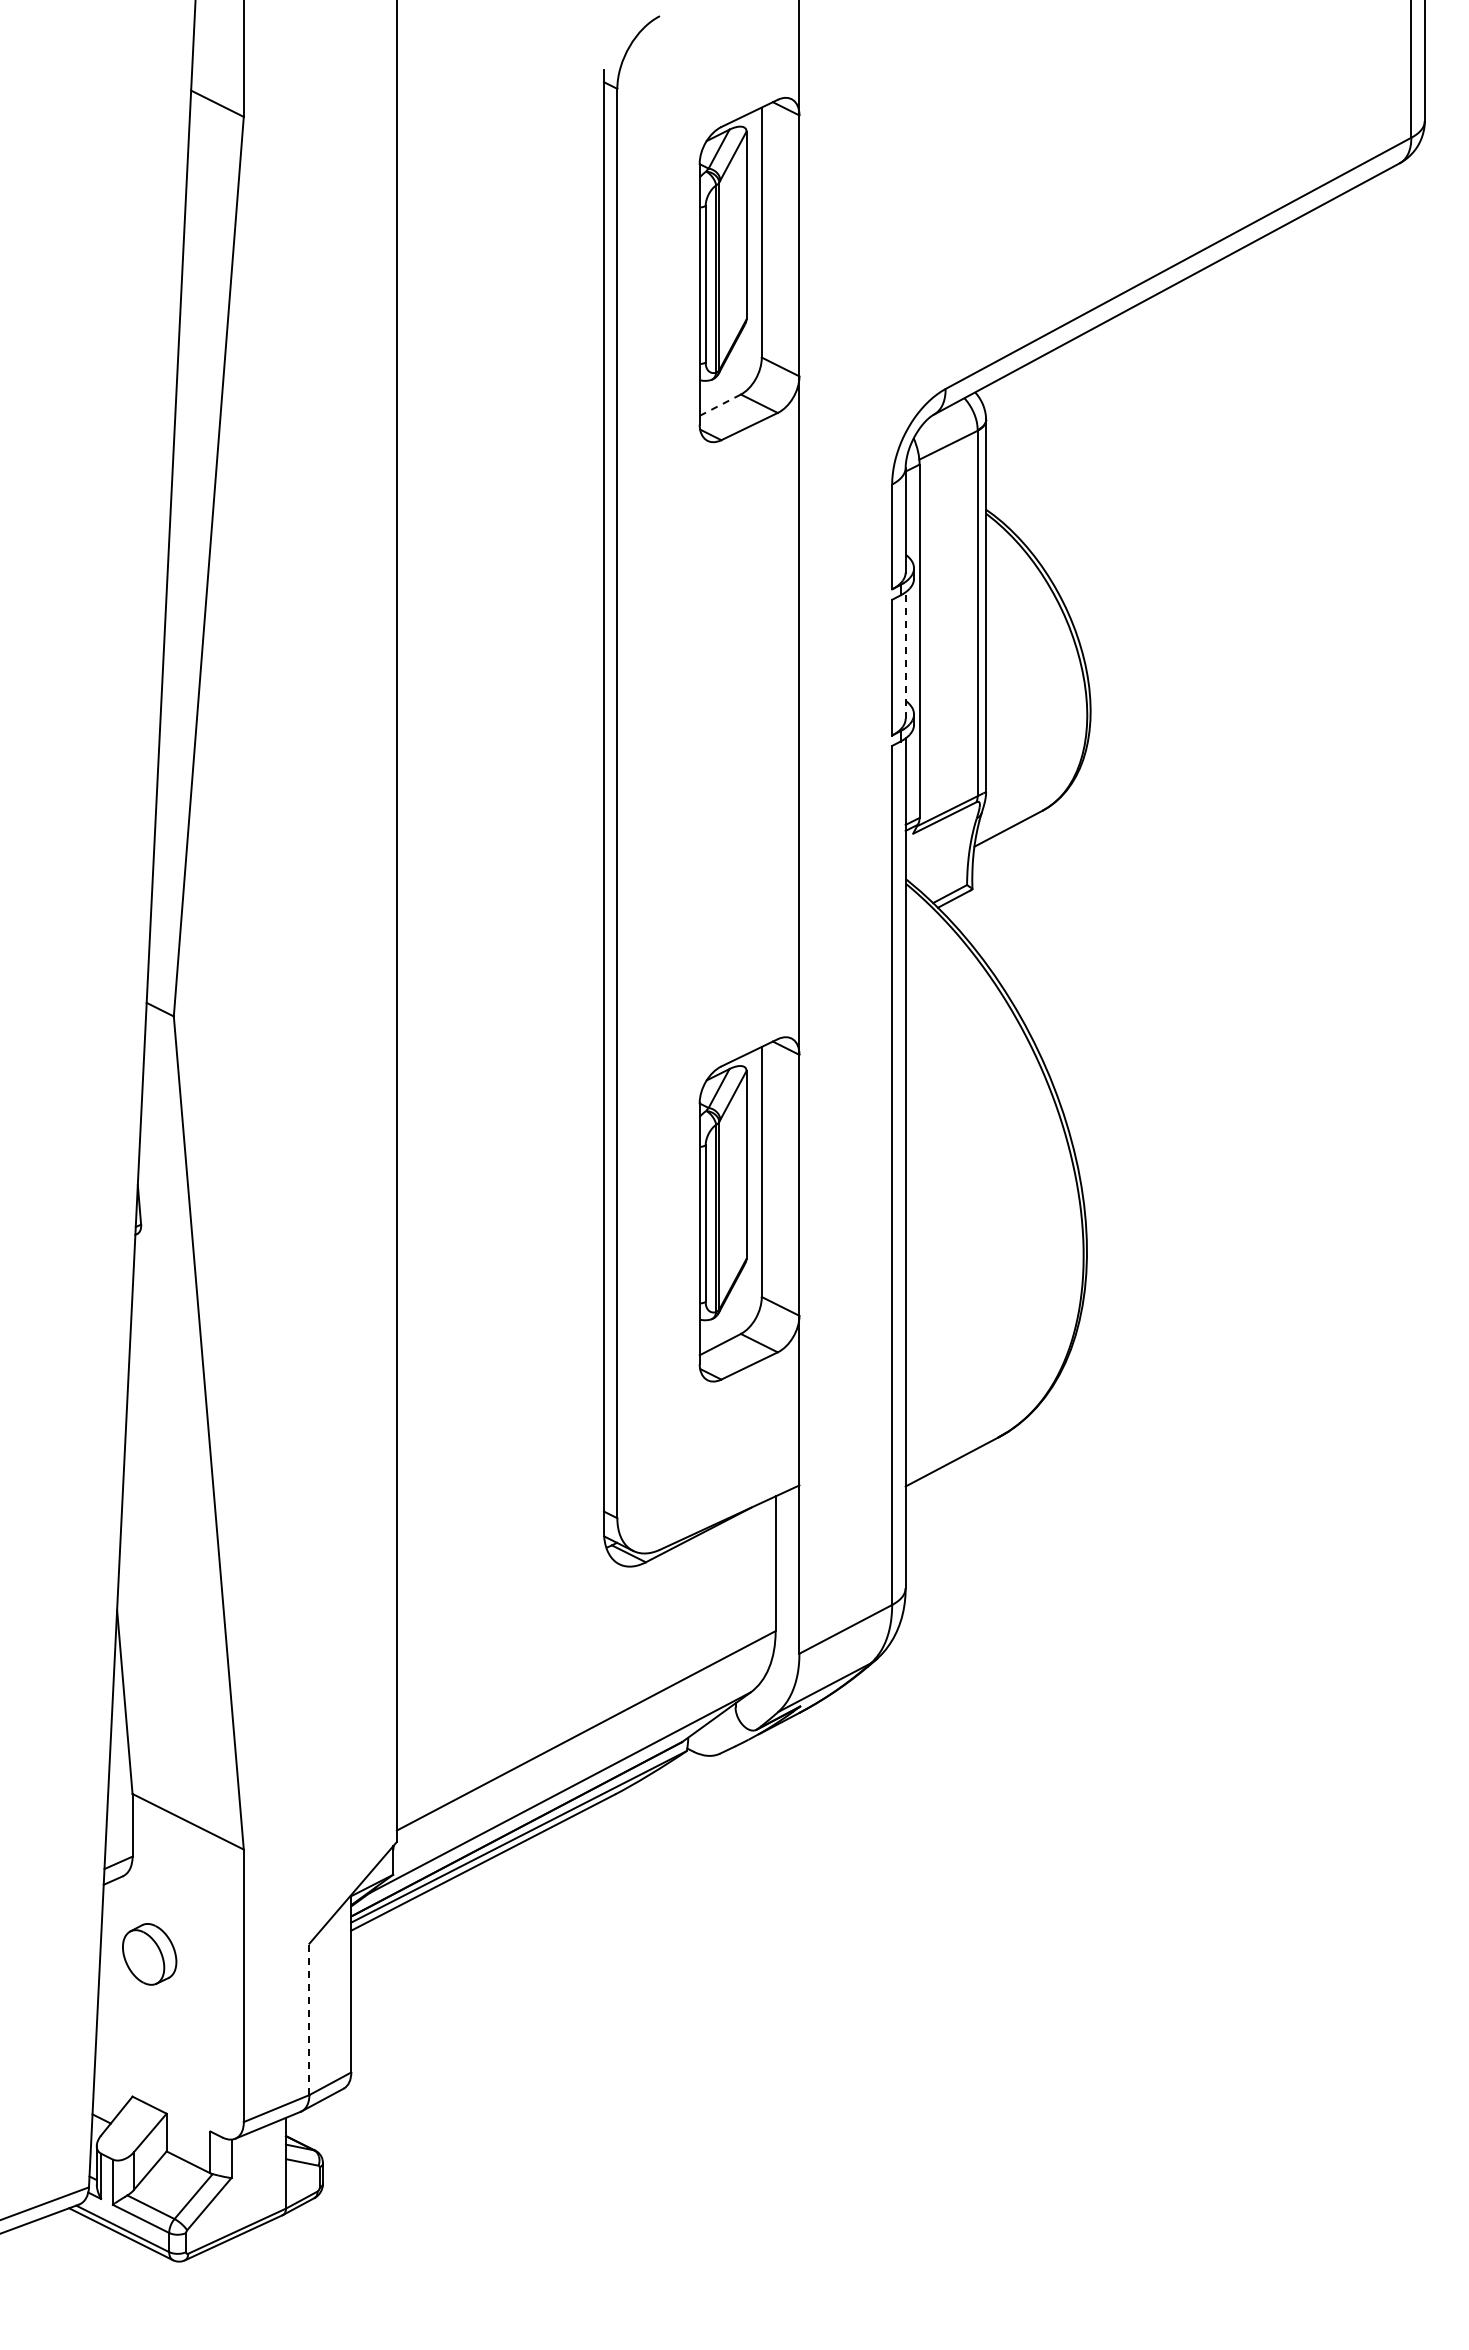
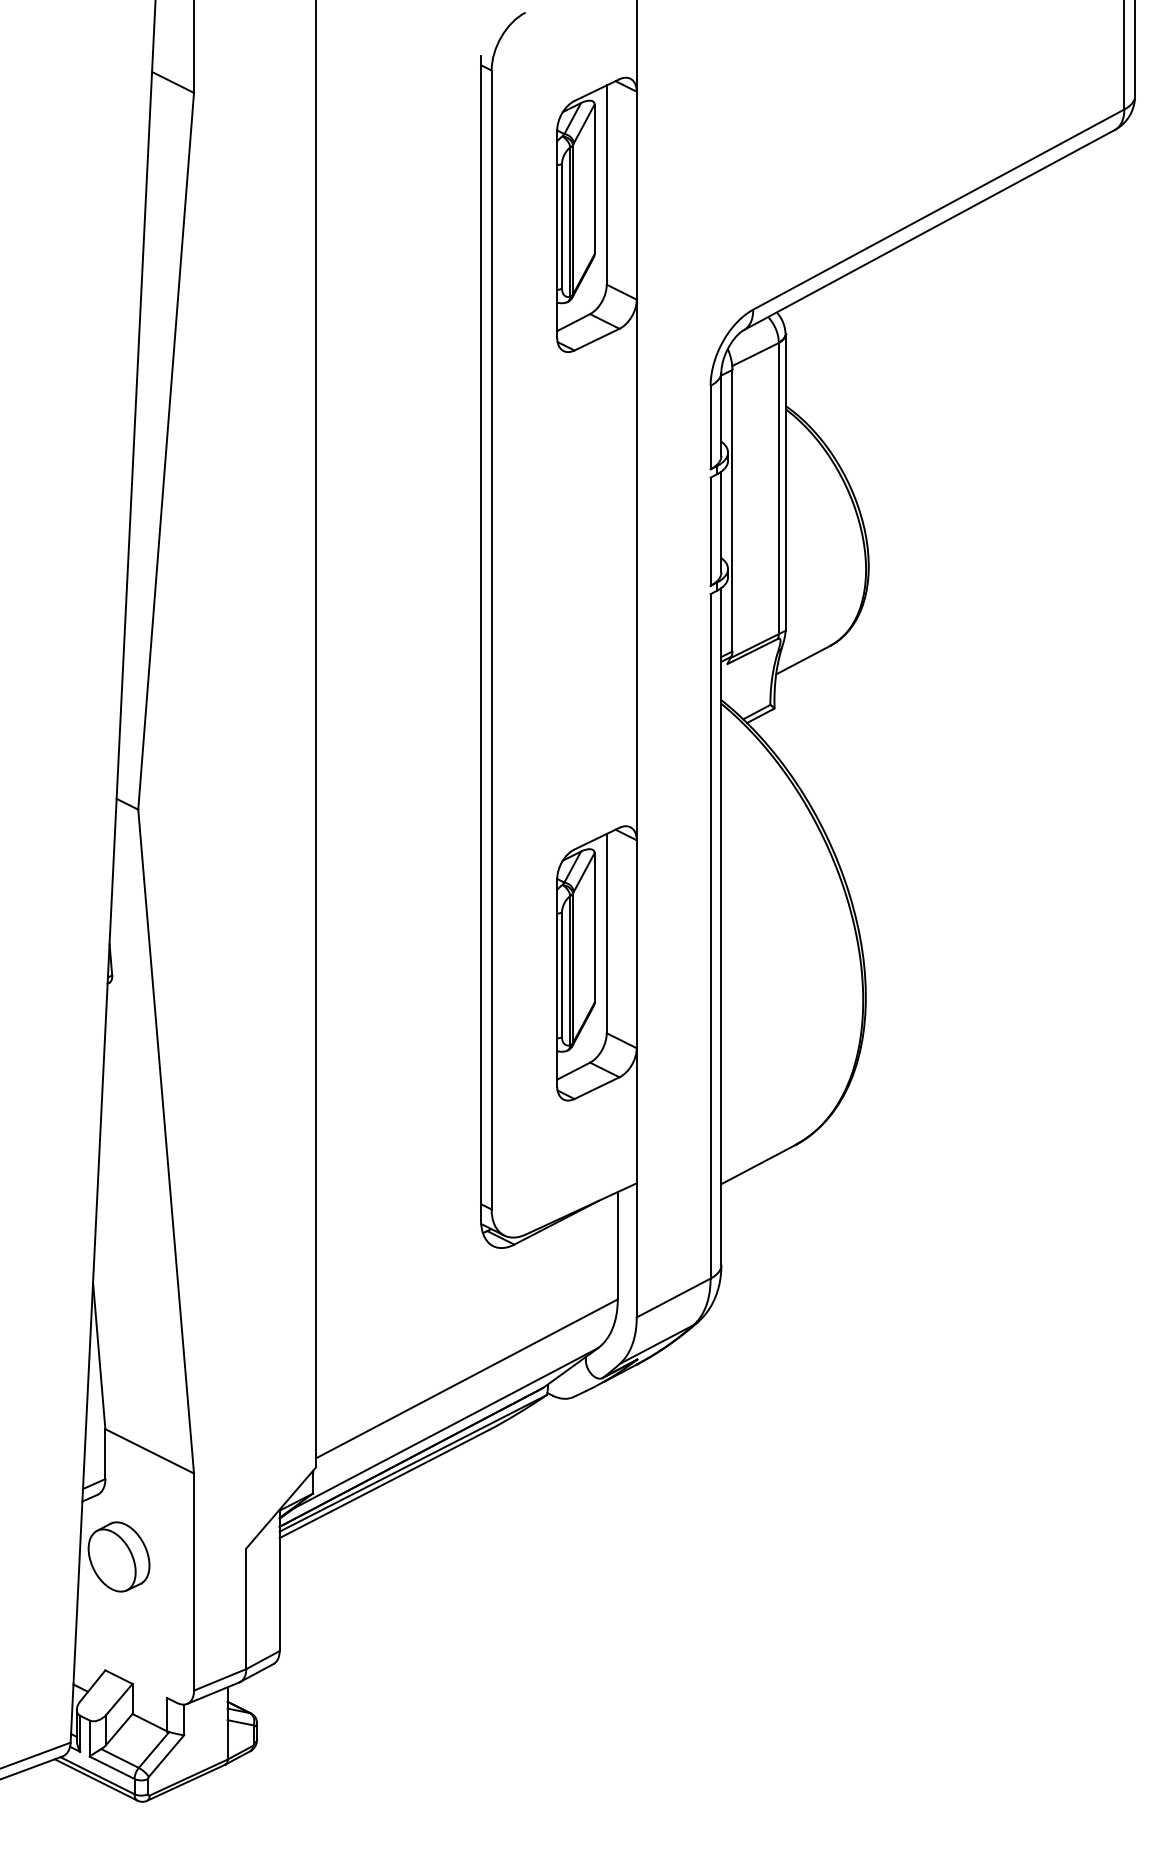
line: (720, 404) -> (573, 322), dashed -> solid
line: (905, 655) -> (721, 522), dashed -> solid
part: (149, 1954) -> (118, 1557), size x1.43
line: (309, 2019) -> (246, 1608), dashed -> solid

